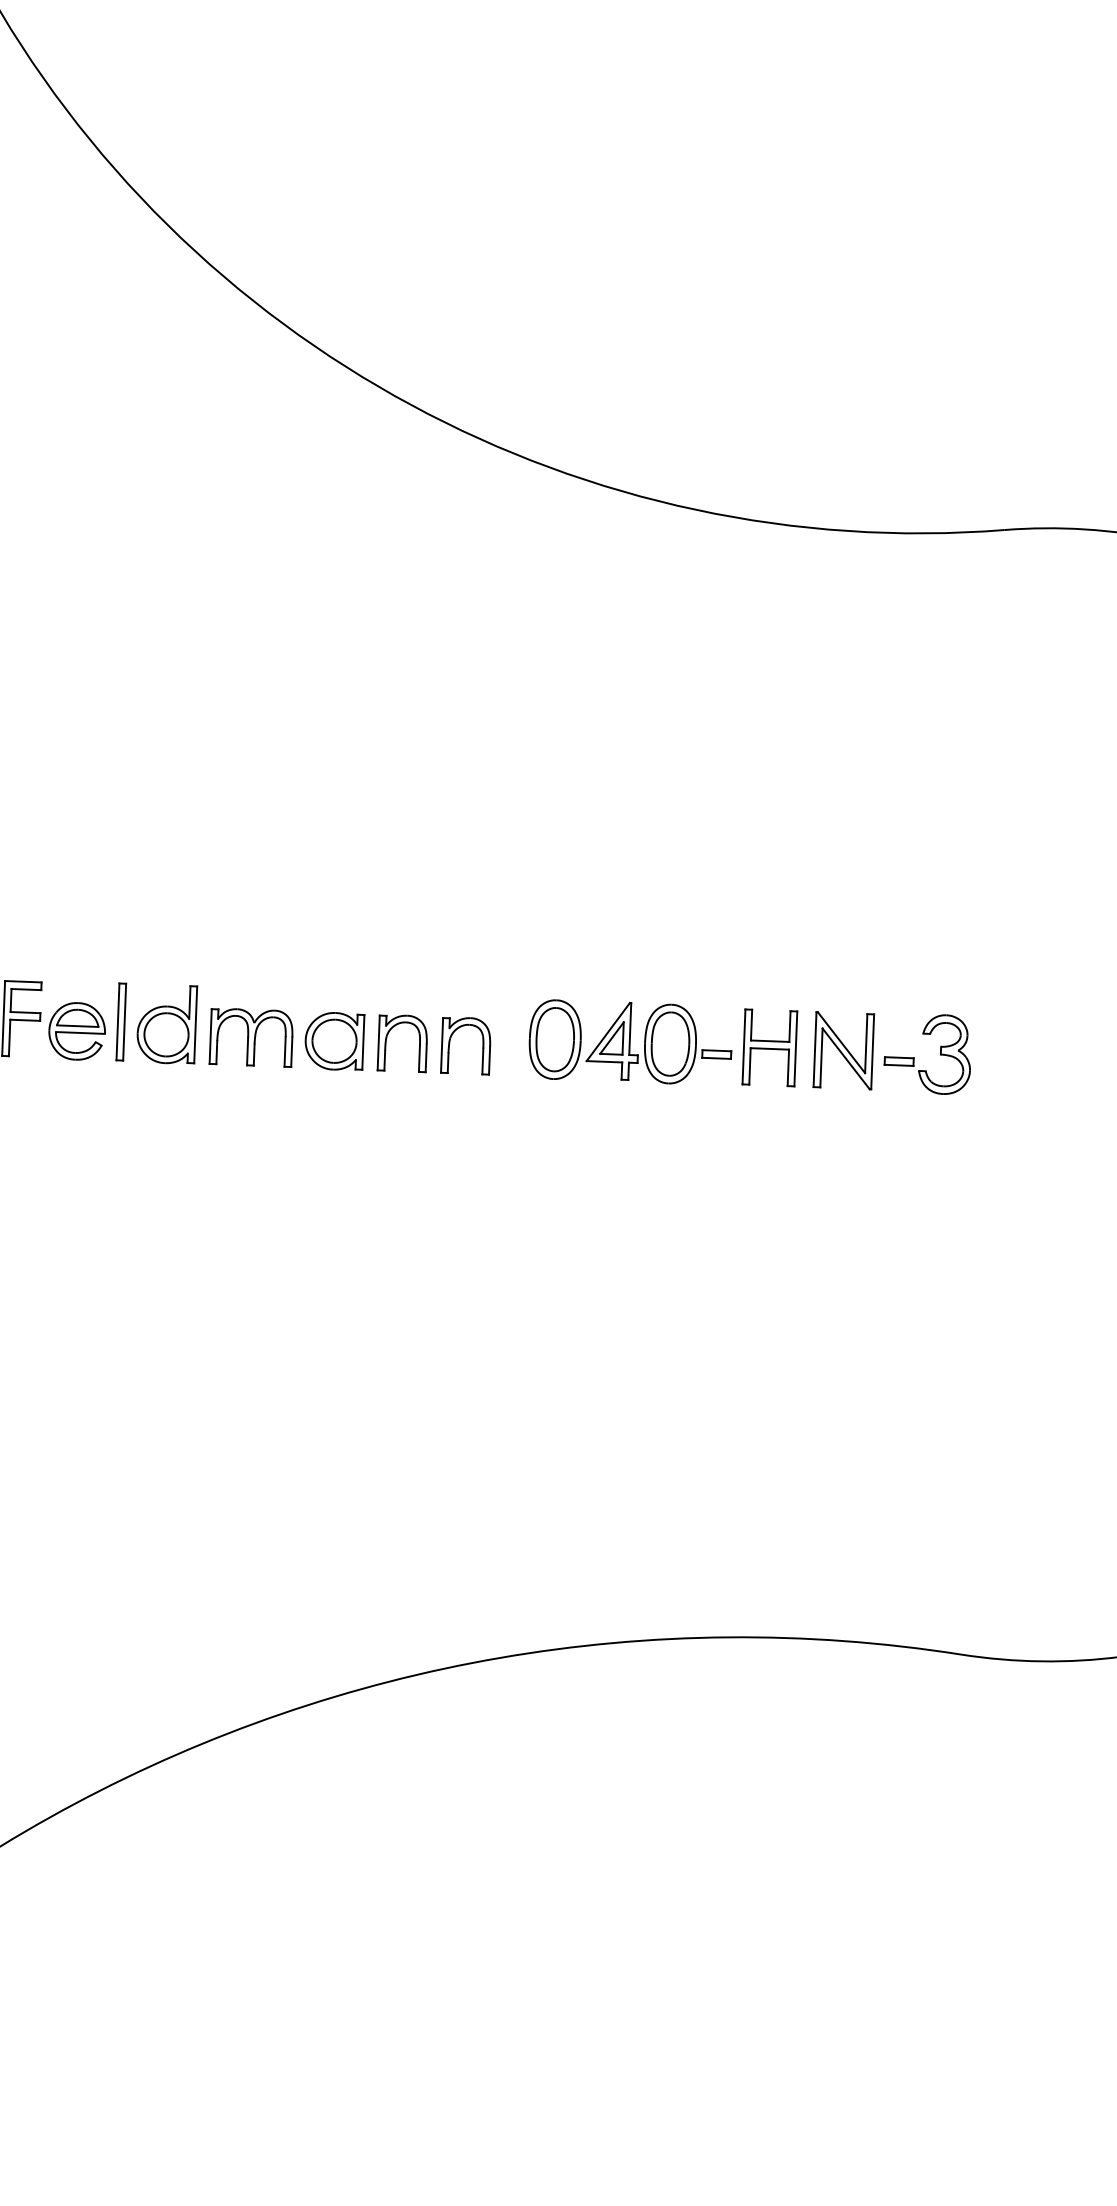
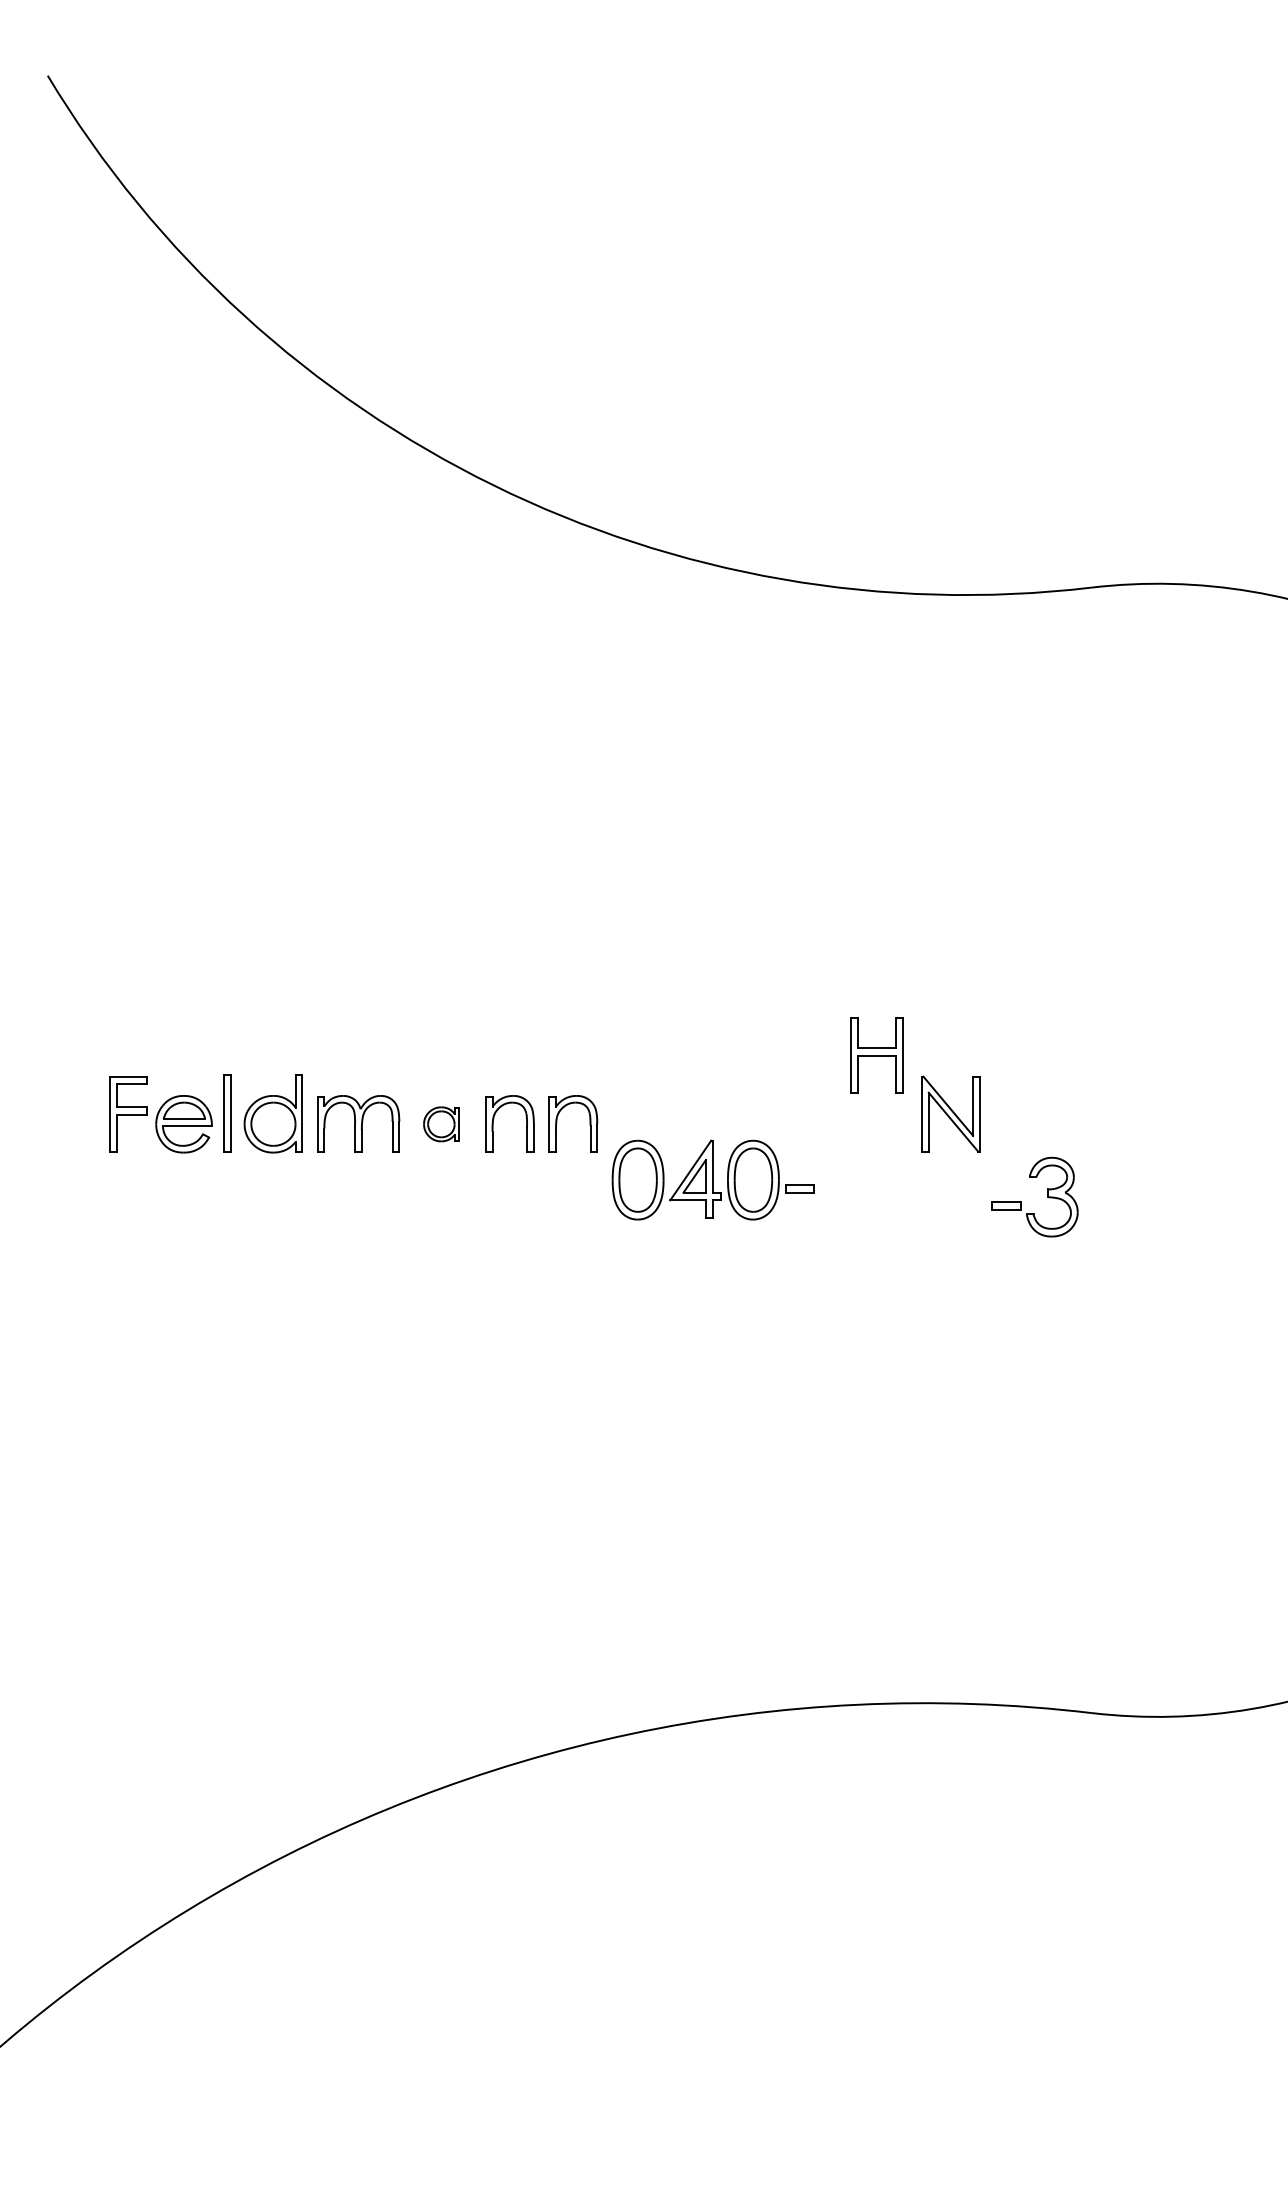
part: (333, 1041) -> (440, 1124), size x0.6
part: (629, 1041) -> (712, 1179), moved
part: (769, 1048) -> (876, 1055), moved
part: (940, 1053) -> (1047, 1196), moved

